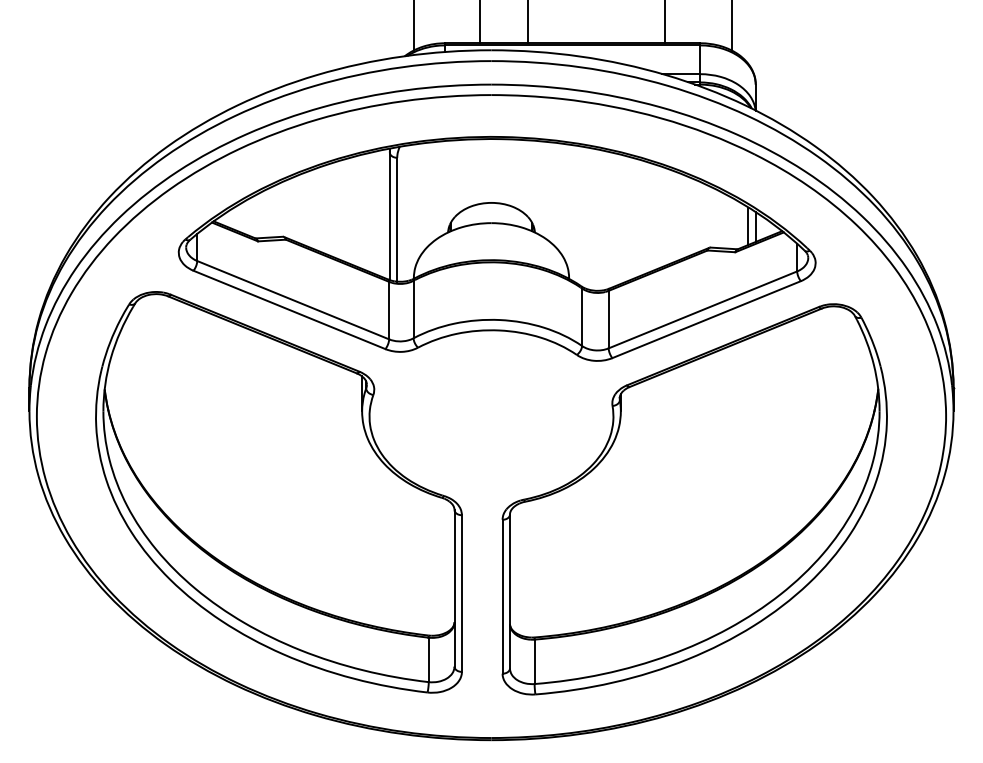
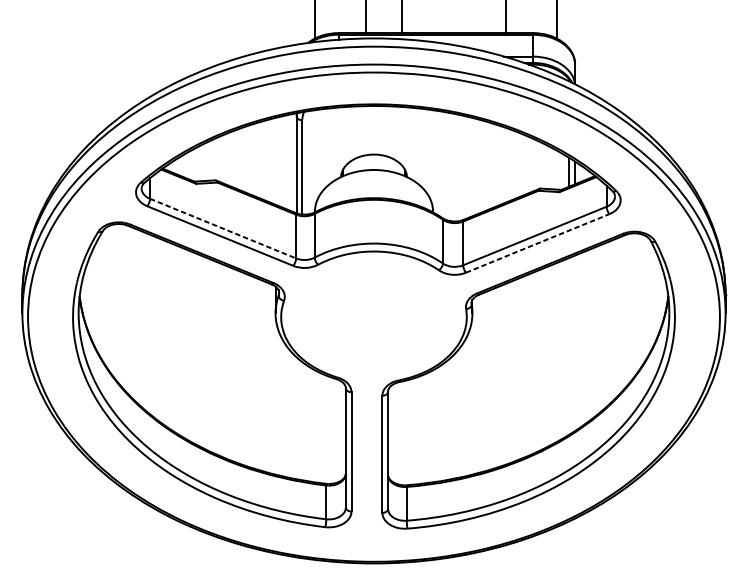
line: (293, 300) -> (223, 228), solid -> dashed
line: (706, 319) -> (537, 243), solid -> dashed

